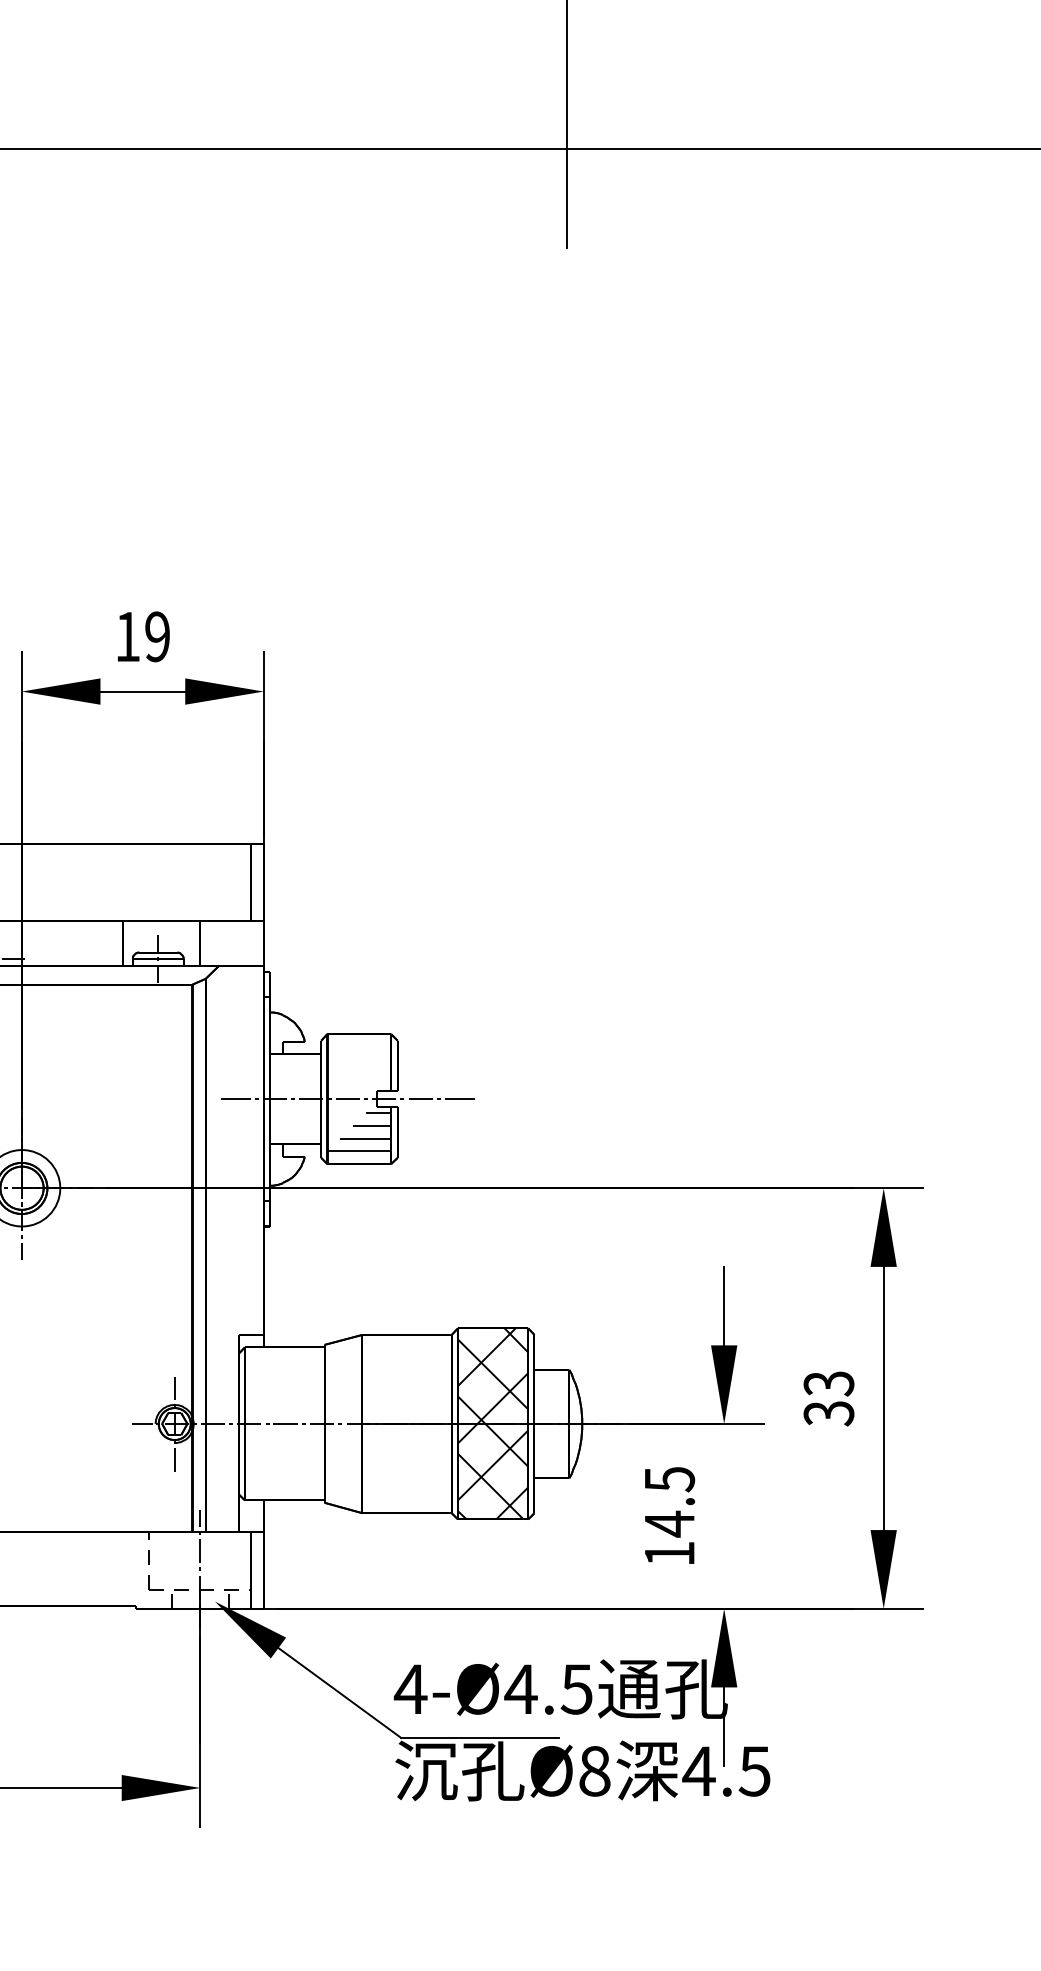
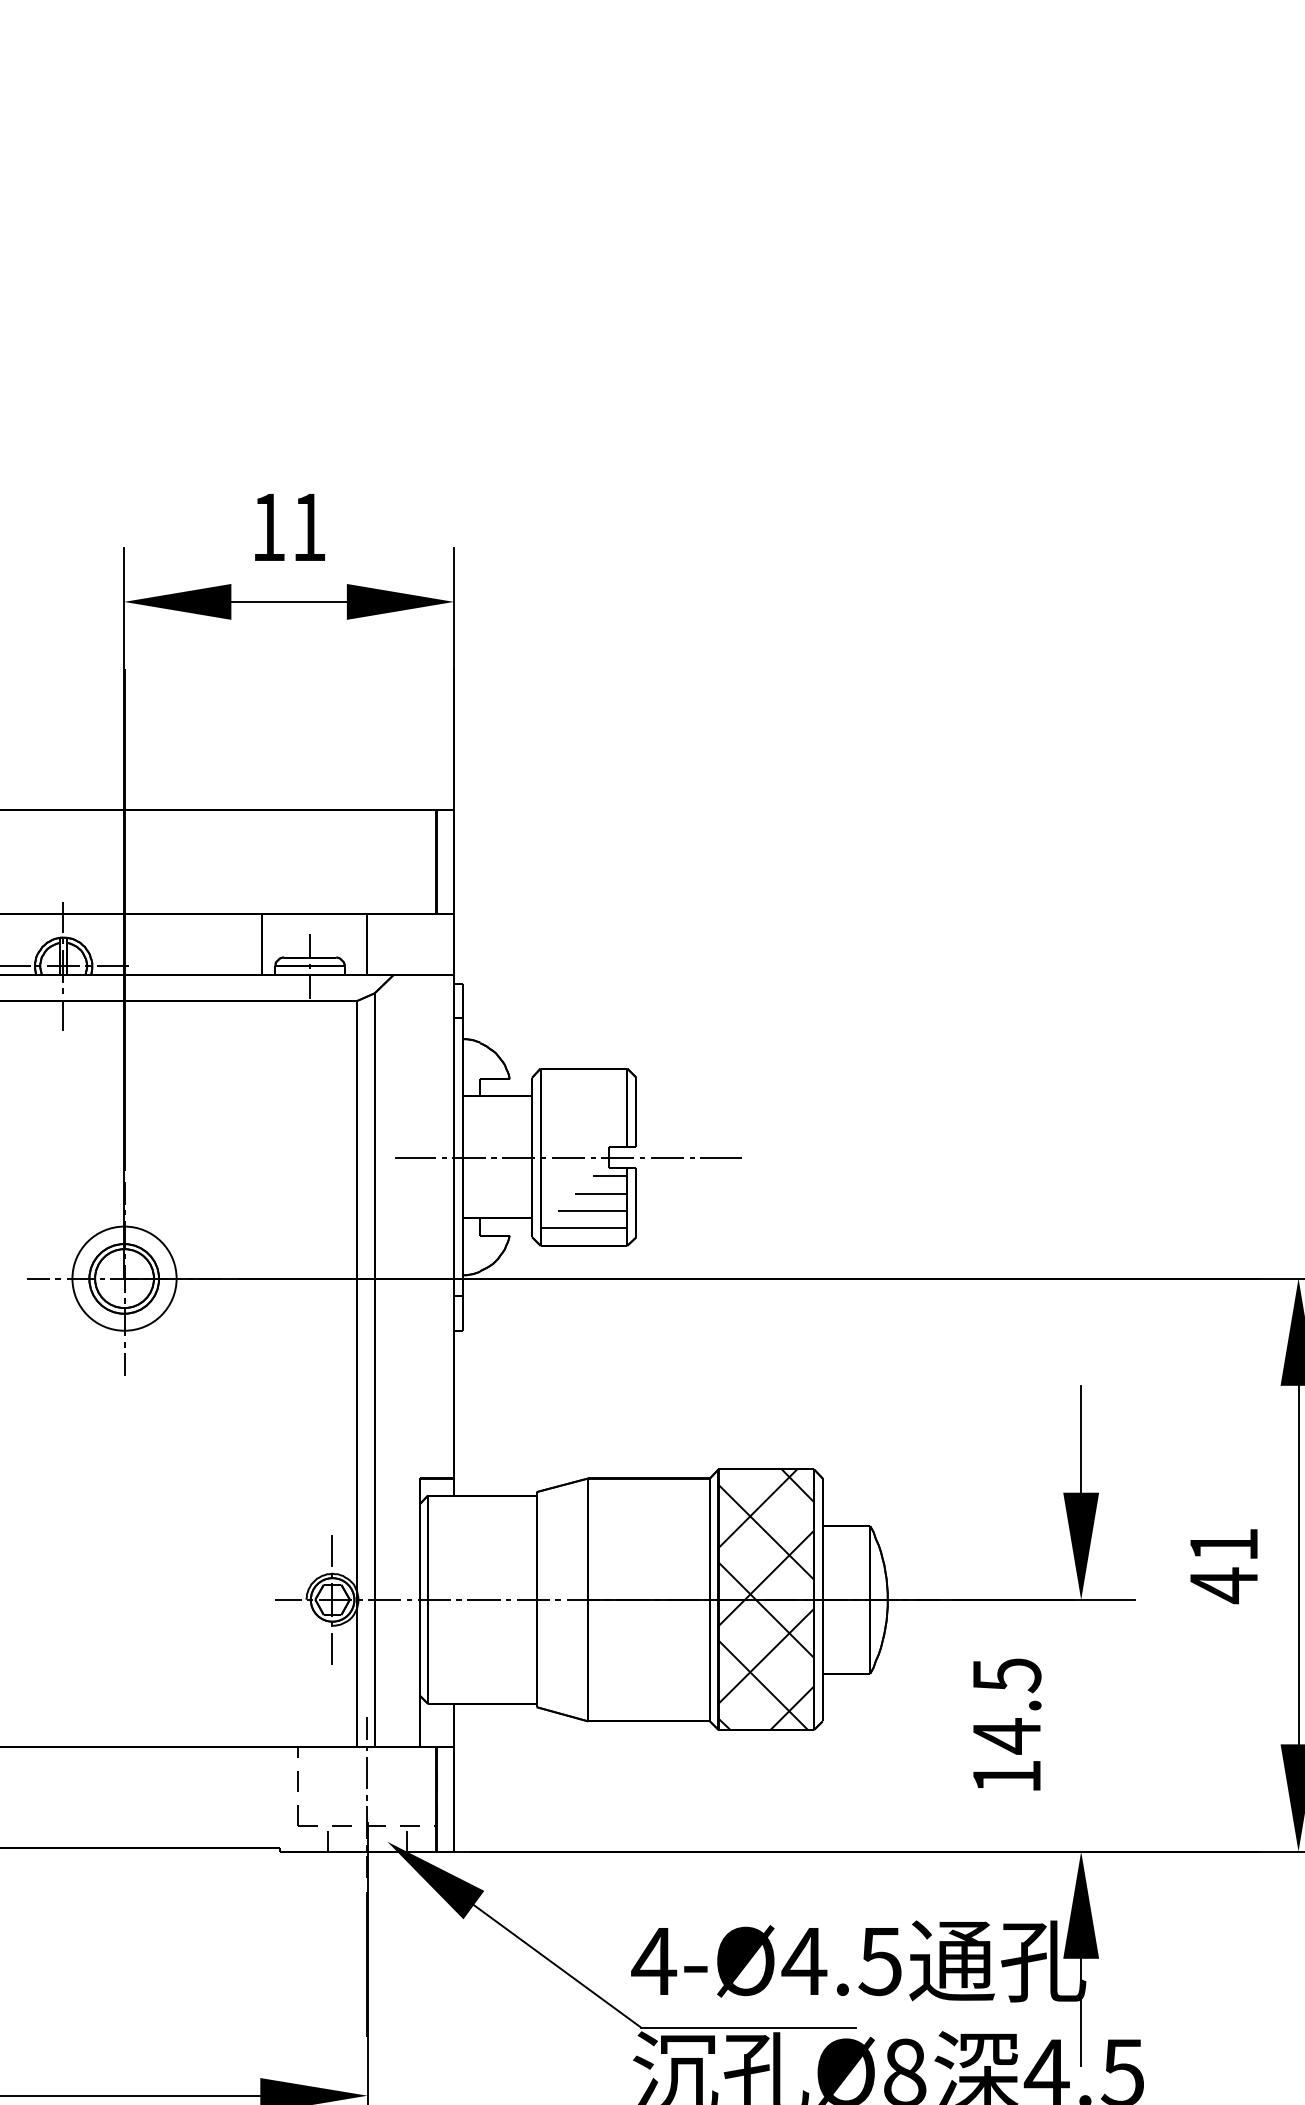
text: (157, 636) -> (309, 526), 19 -> 11
text: (828, 1399) -> (1223, 1566), 33 -> 41

